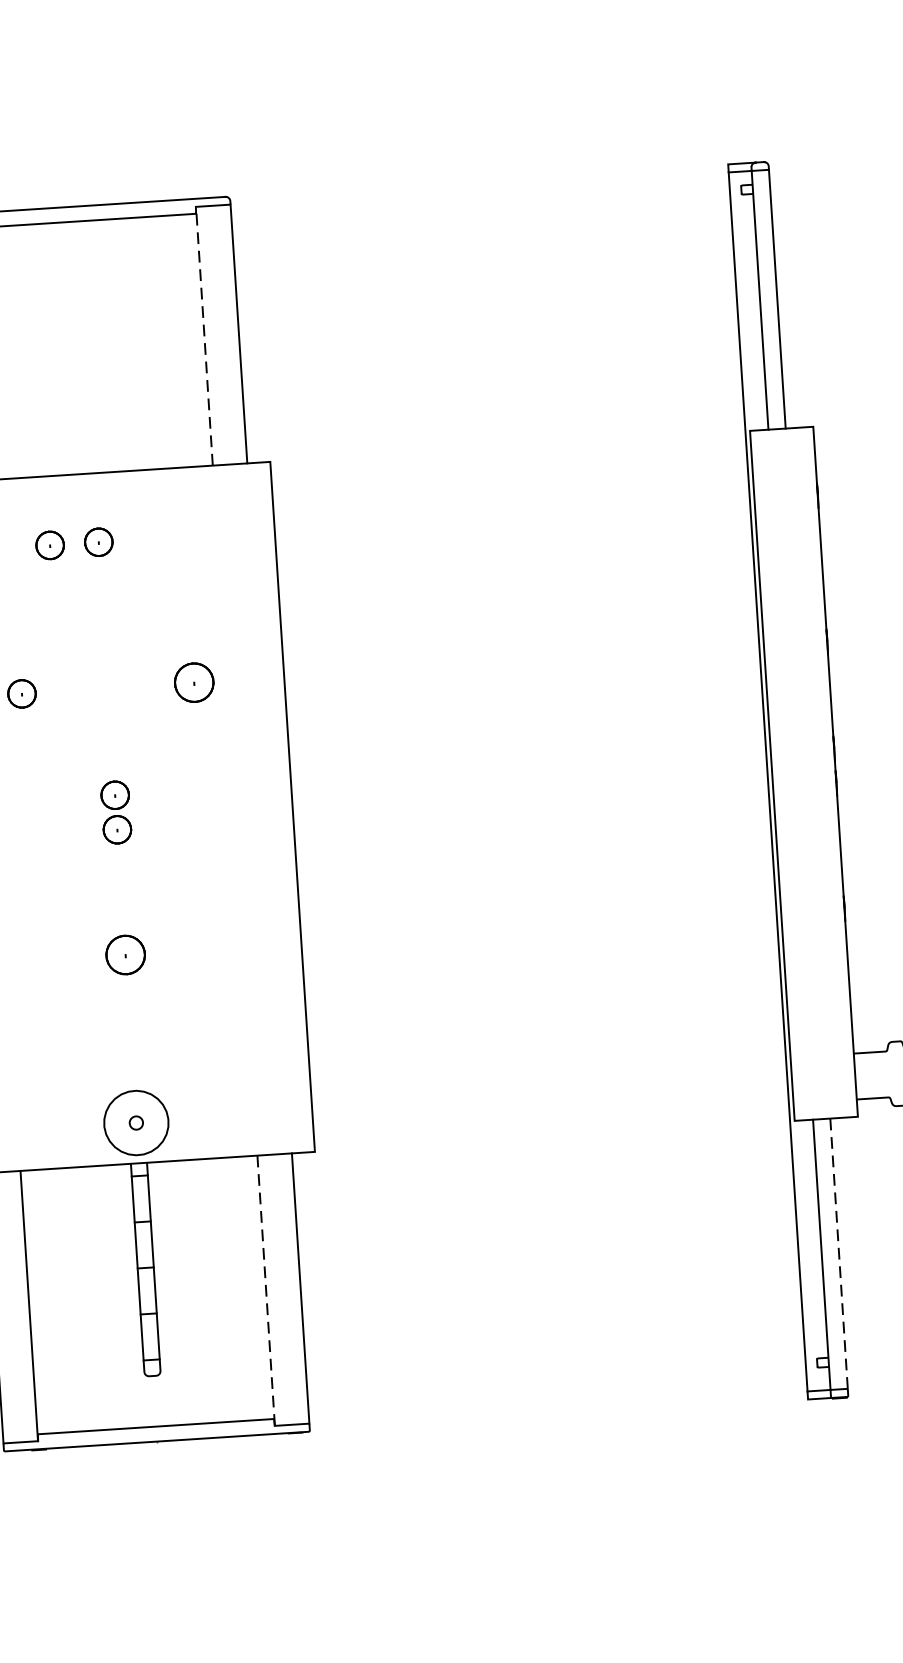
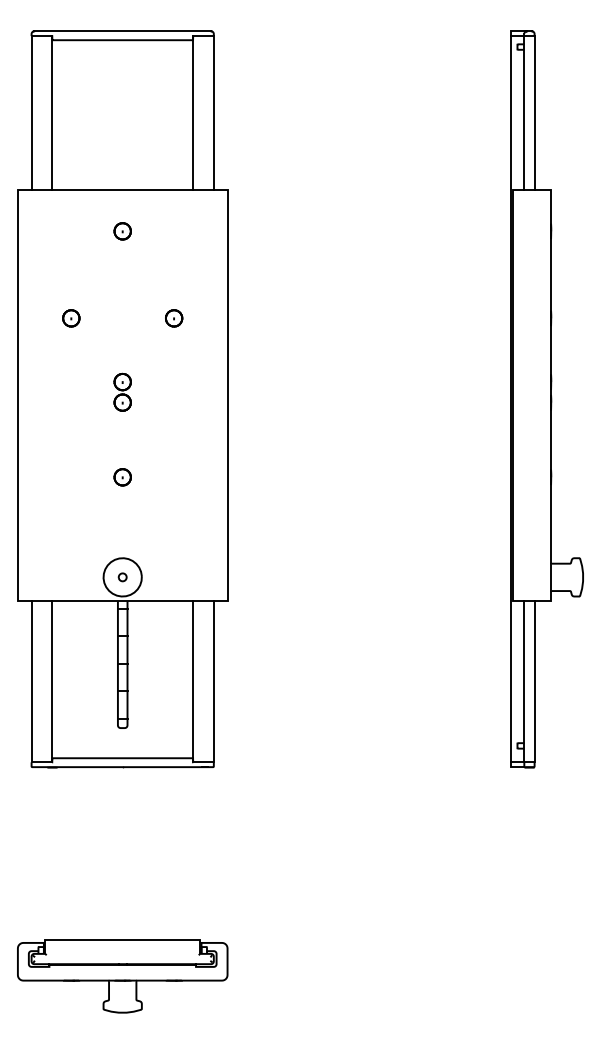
line: (204, 335) -> (193, 112), dashed -> solid
part: (49, 545) -> (93, 231), removed
part: (195, 682) -> (174, 318), size x0.71
part: (125, 955) -> (122, 477), size x0.71
line: (838, 1253) -> (534, 681), dashed -> solid
line: (266, 1290) -> (193, 681), dashed -> solid

